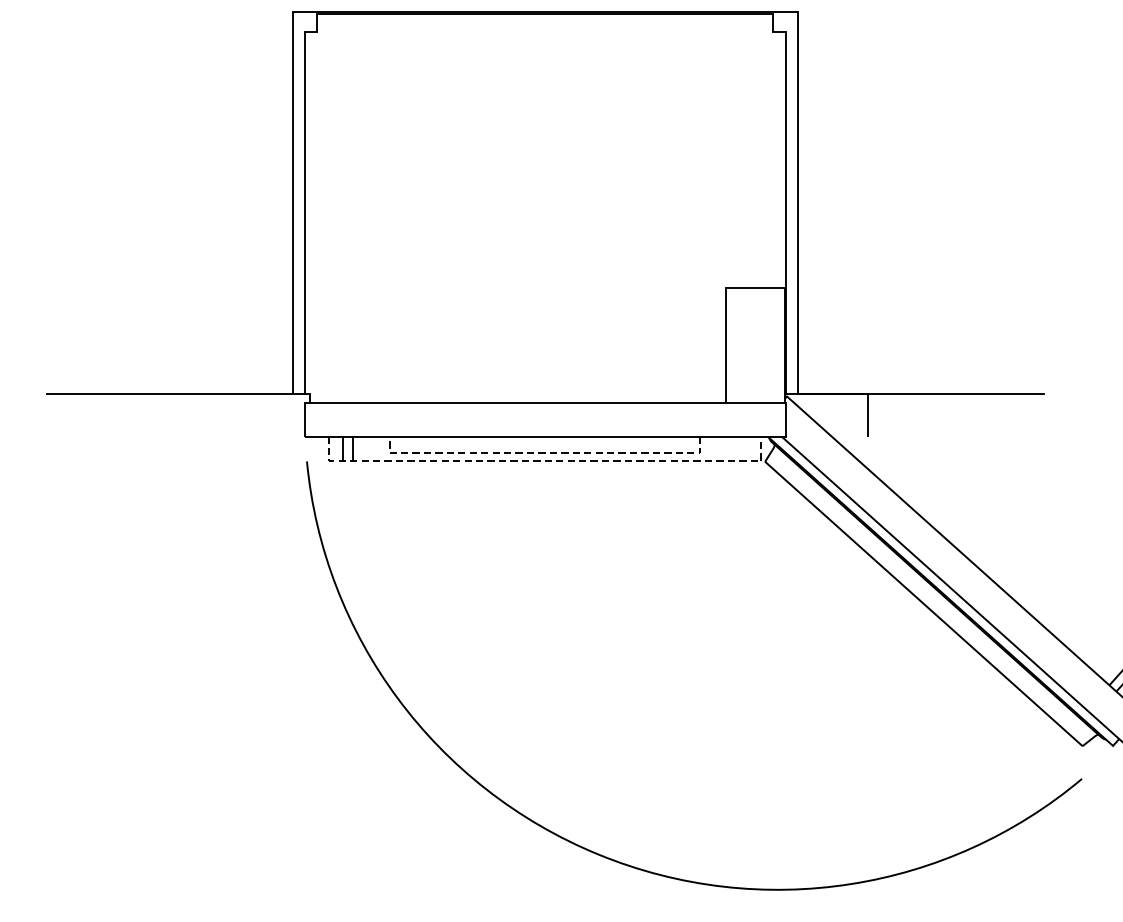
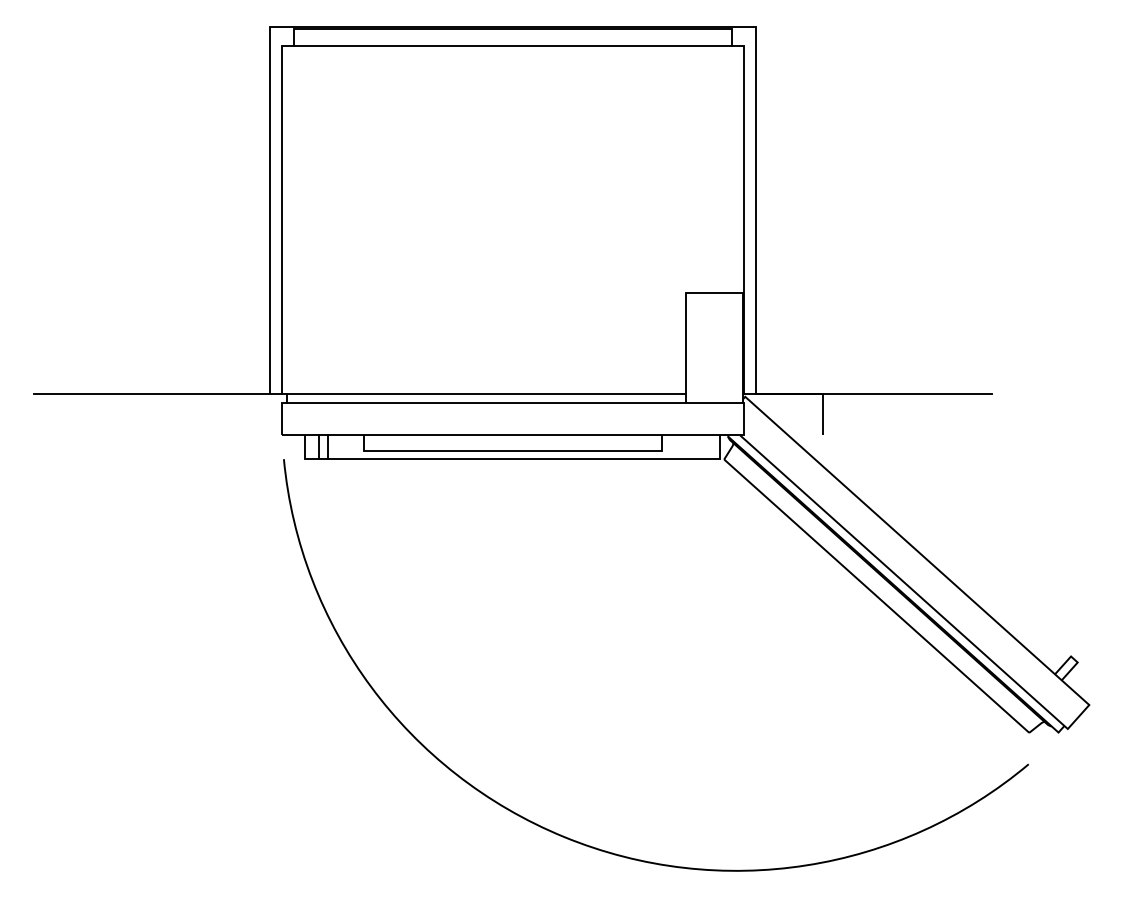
line: (544, 31) -> (512, 46), added
line: (517, 394) -> (486, 394), added
line: (544, 453) -> (512, 451), dashed -> solid
line: (544, 461) -> (512, 459), dashed -> solid

